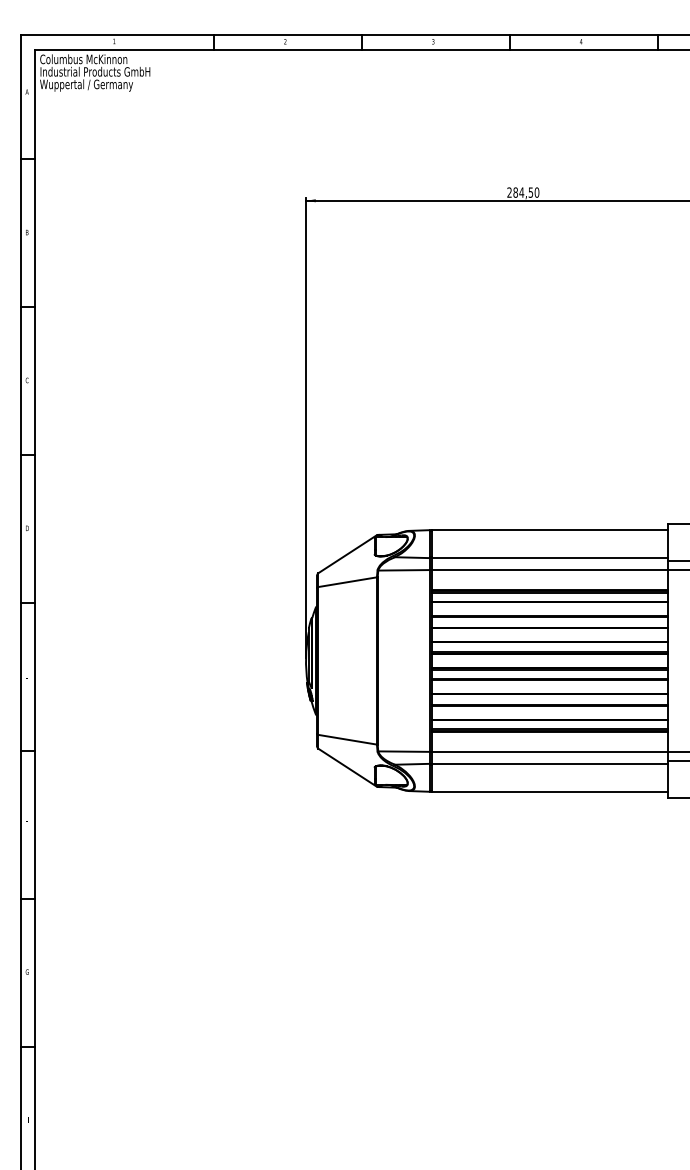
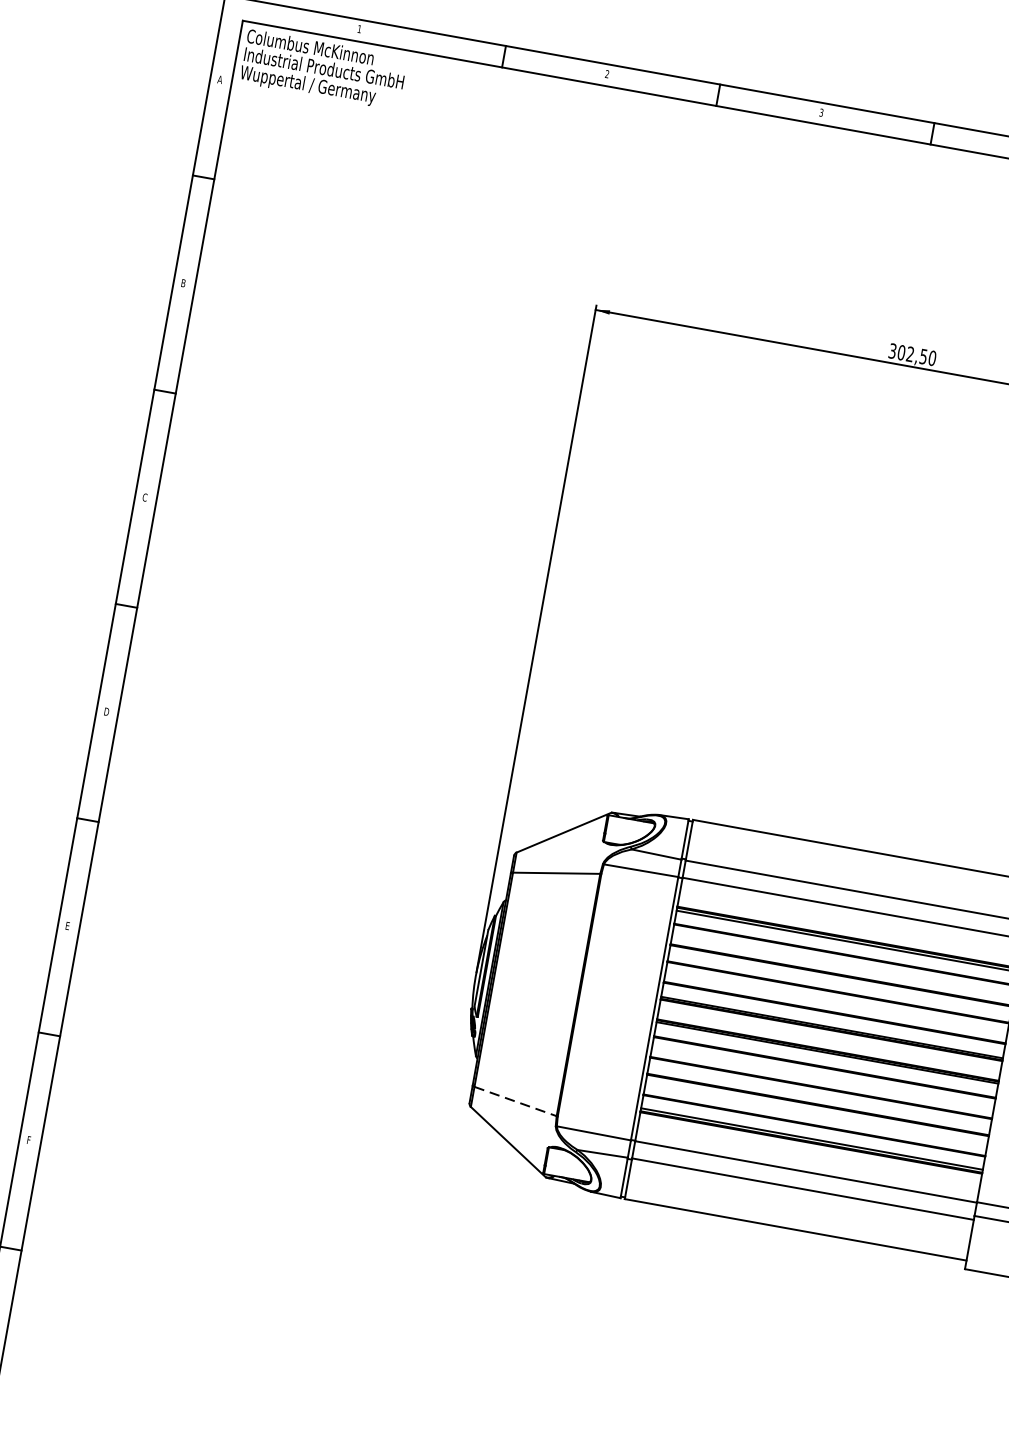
text: (515, 192) -> (901, 352), 284,50 -> 302,50
line: (347, 739) -> (515, 1101), solid -> dashed

